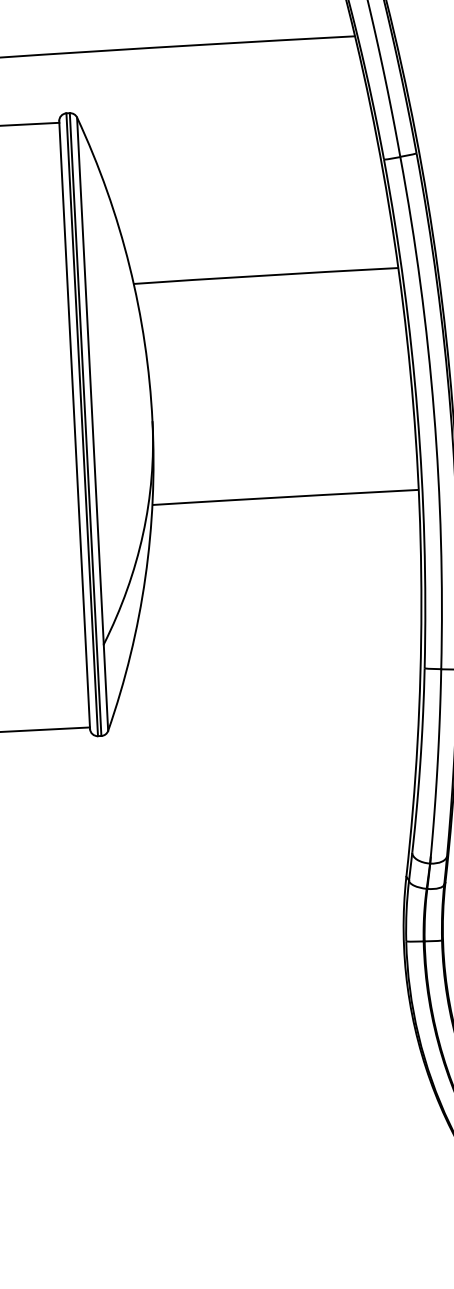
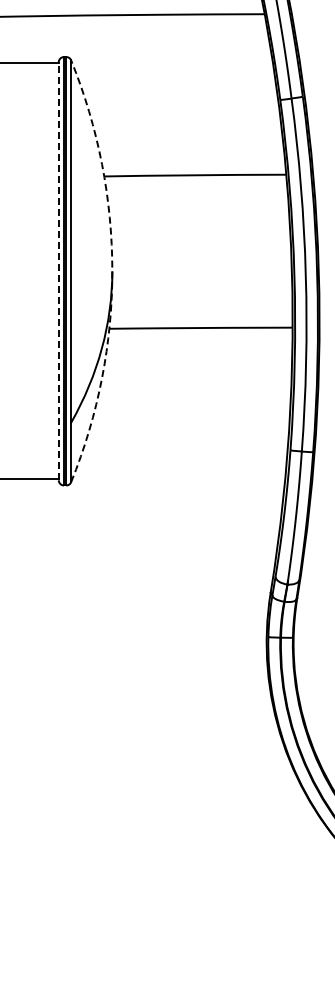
arc: (152, 421) -> (112, 271), solid -> dashed
line: (74, 424) -> (58, 270), solid -> dashed

